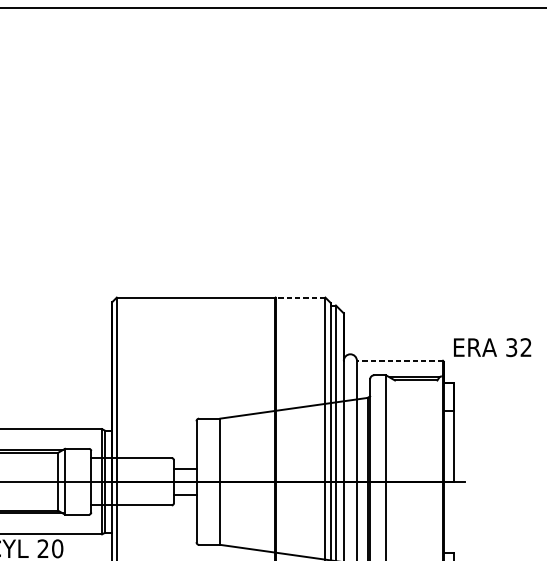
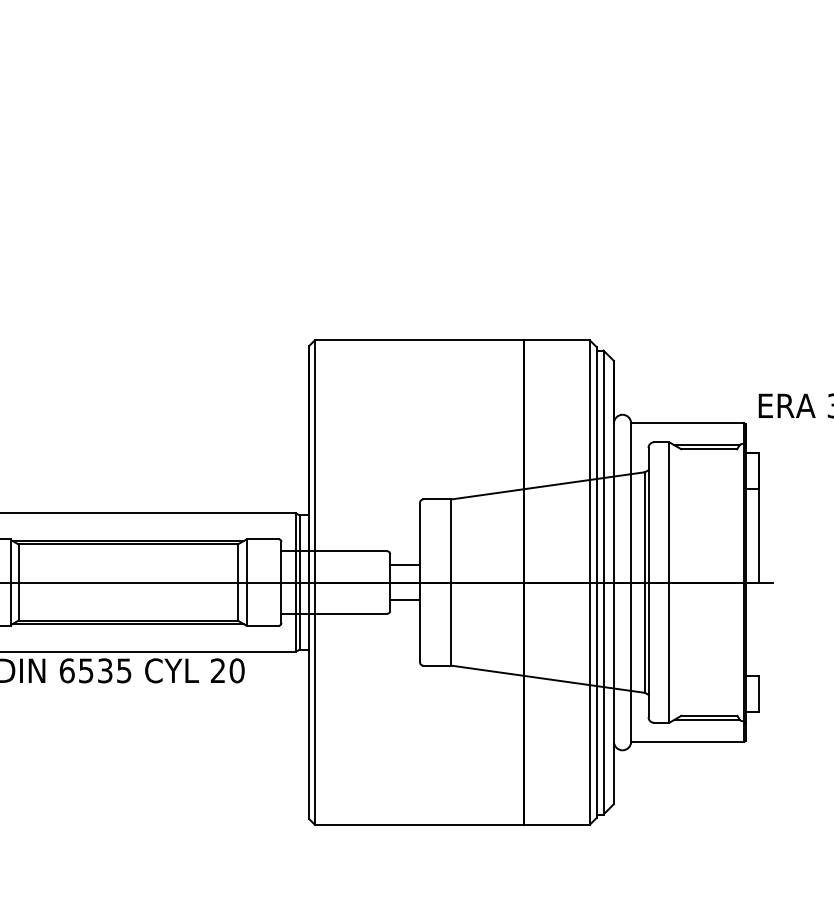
line: (300, 297) -> (556, 340), dashed -> solid
line: (399, 360) -> (687, 423), dashed -> solid

